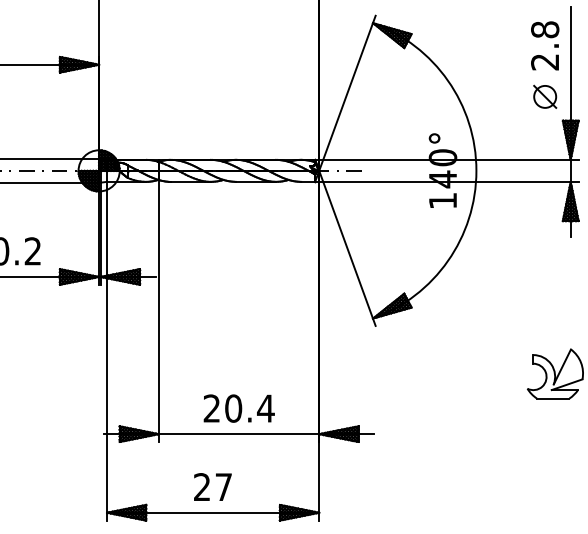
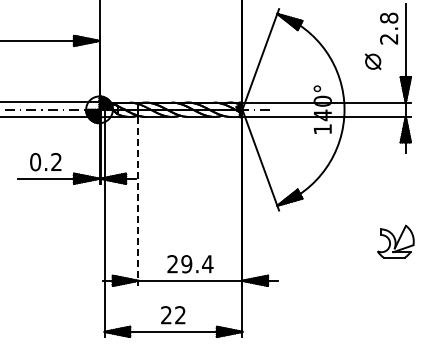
part: (545, 96) -> (373, 61), moved
line: (159, 312) -> (138, 201), solid -> dashed
text: (233, 409) -> (186, 264), 20.4 -> 29.4
text: (223, 487) -> (180, 315), 27 -> 22

